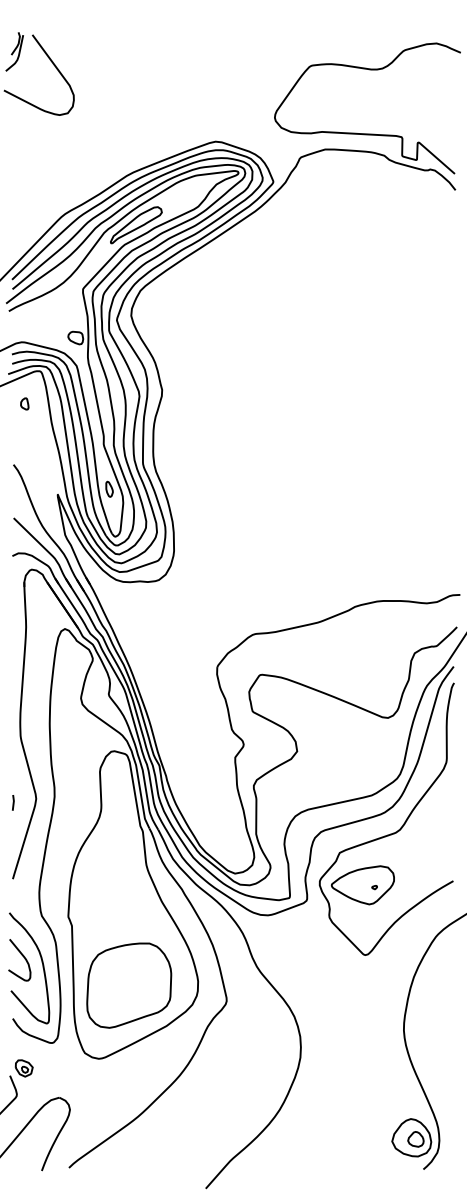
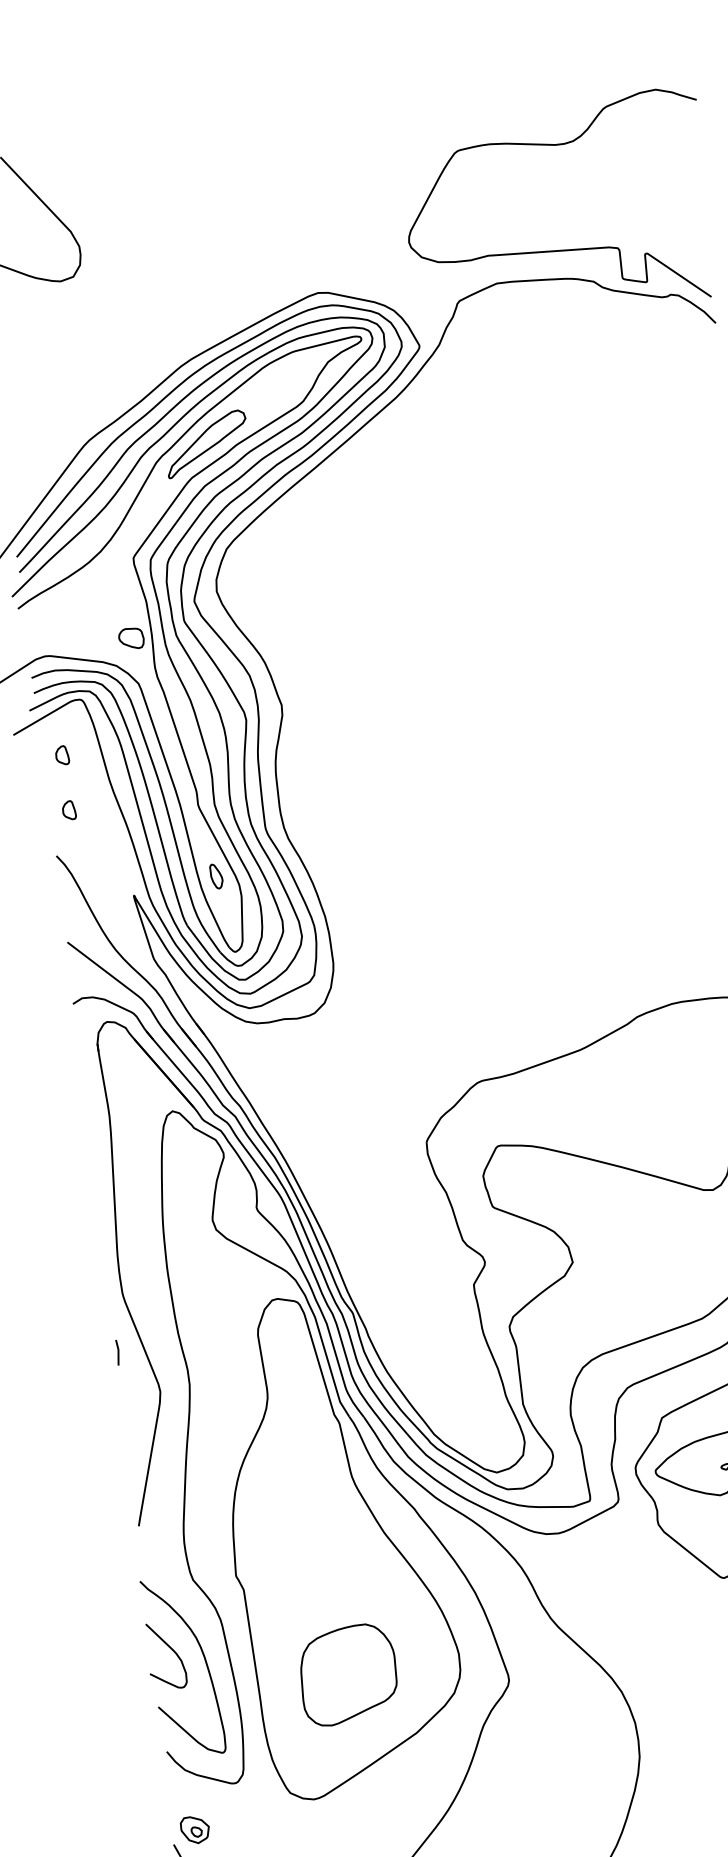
part: (24, 437) -> (68, 809), added
line: (13, 802) -> (118, 1352), moved
part: (129, 985) -> (348, 1674), size x0.7

